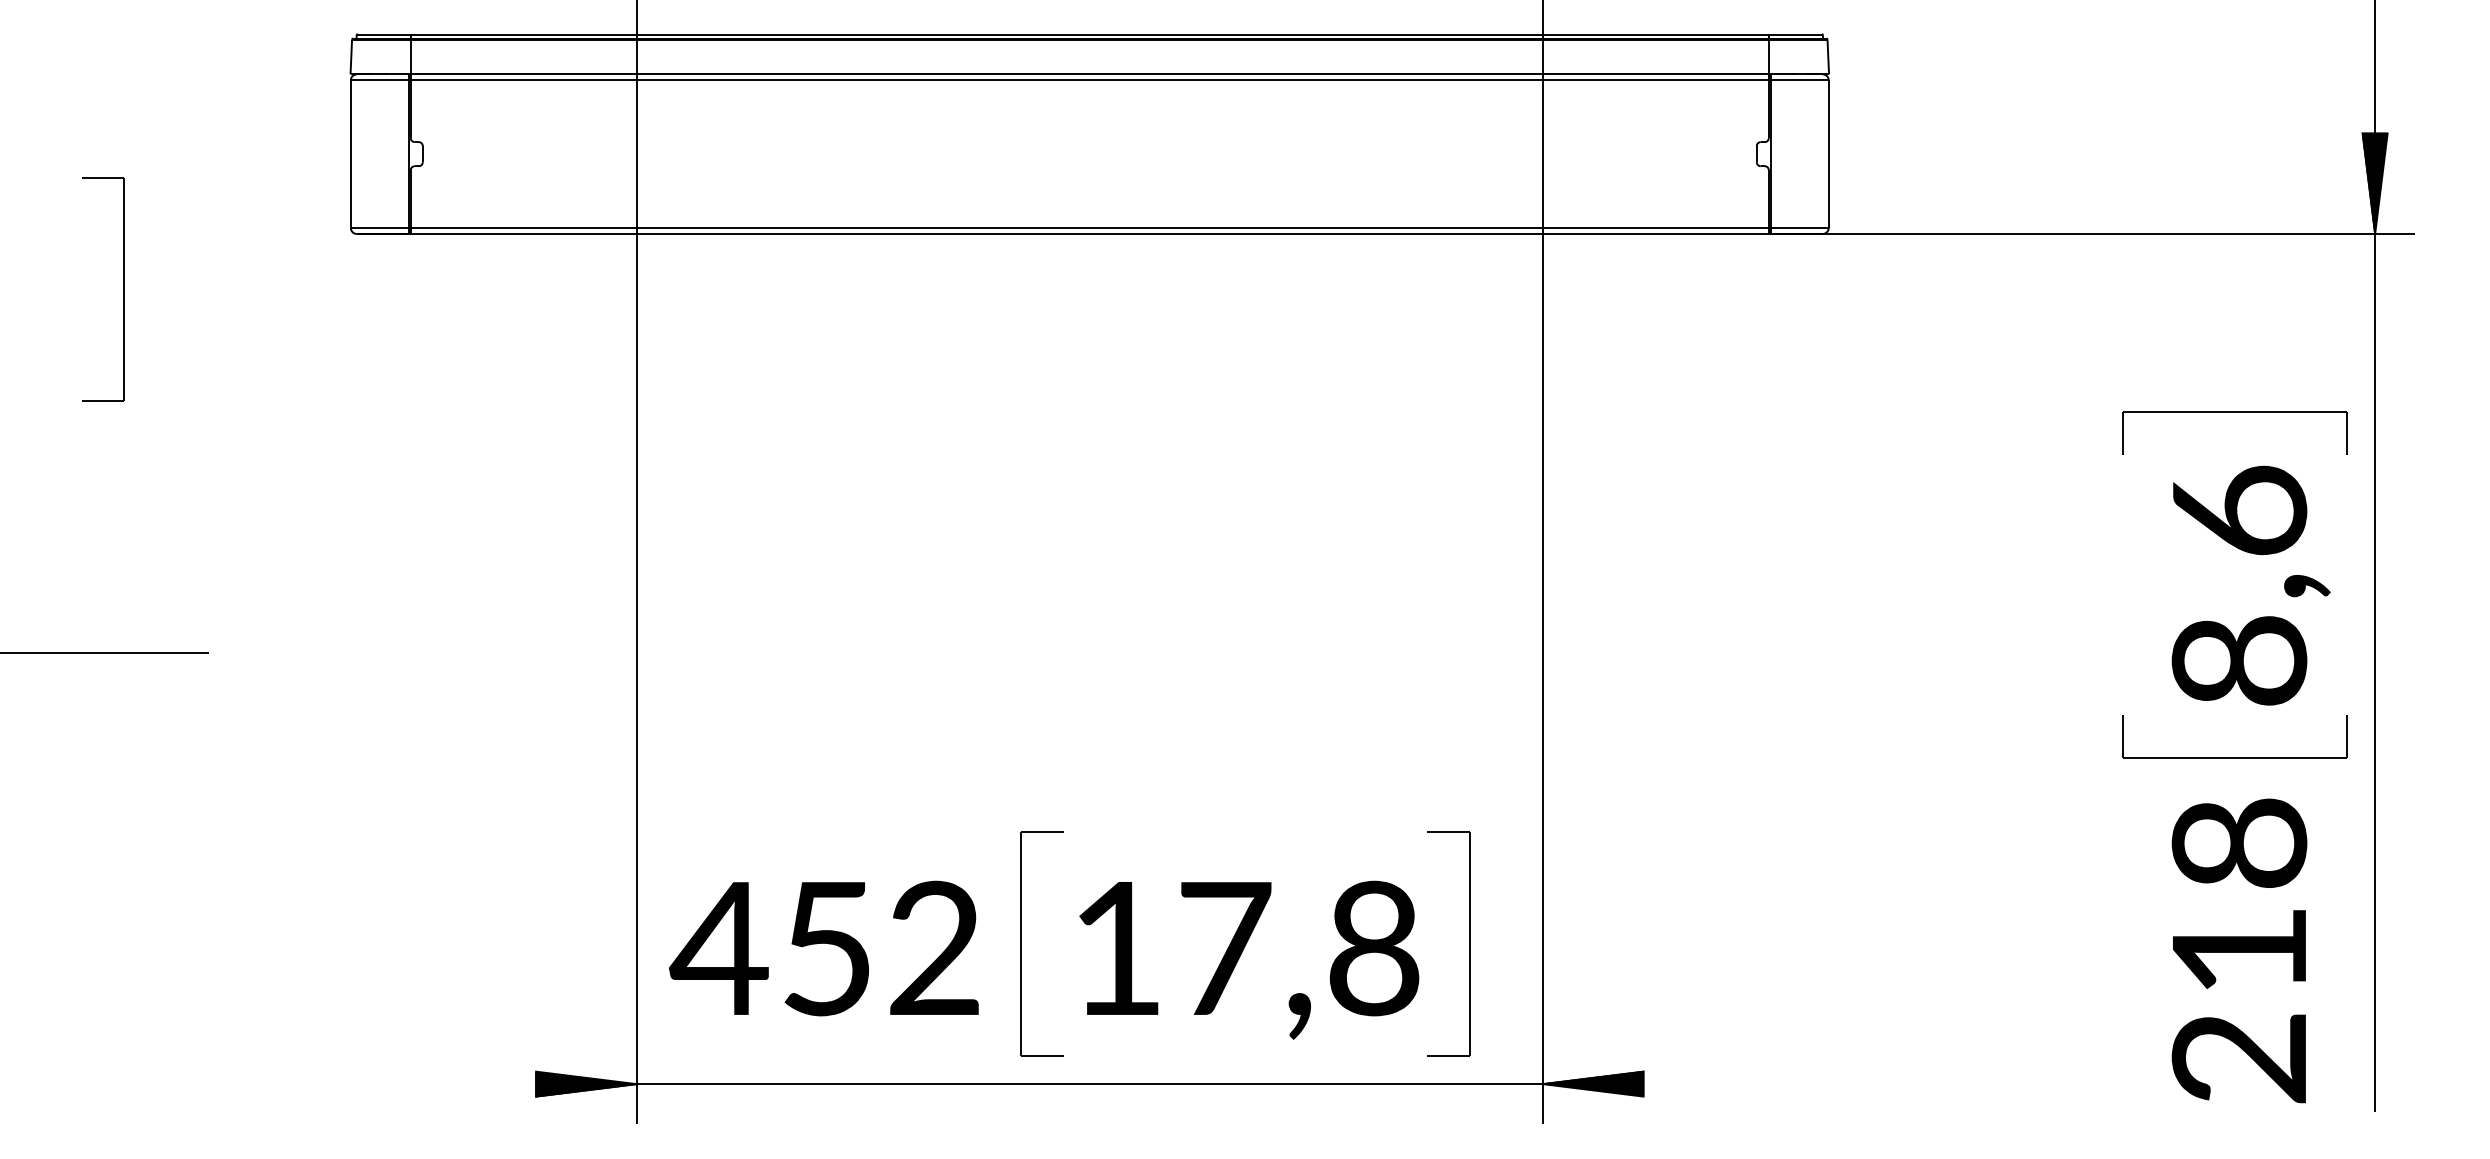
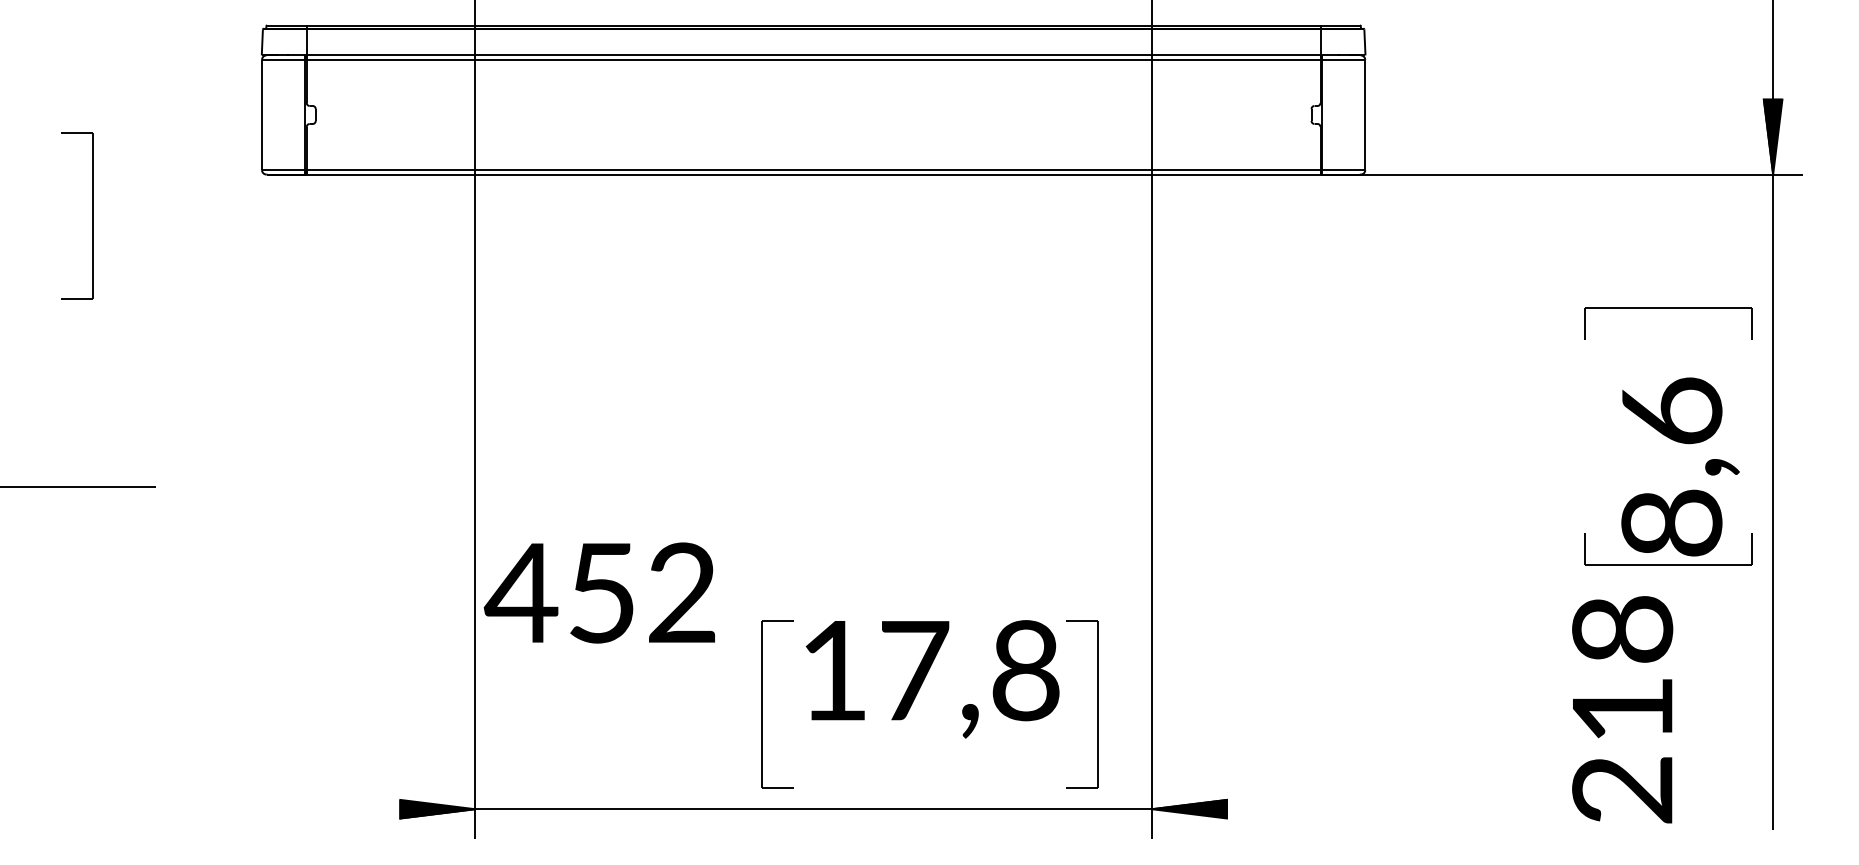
text: (2250, 585) -> (1680, 466), moved
text: (823, 948) -> (599, 592), moved
text: (2239, 950) -> (1622, 709), moved
text: (1249, 959) -> (932, 678), moved

